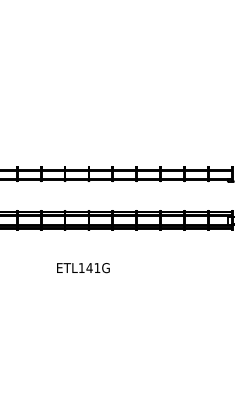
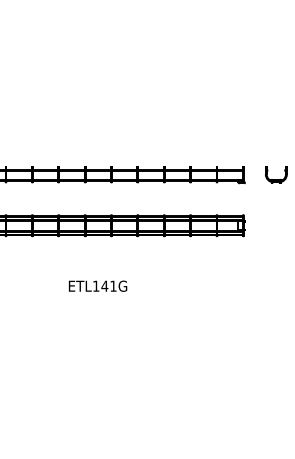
text: (83, 267) -> (98, 285), moved

